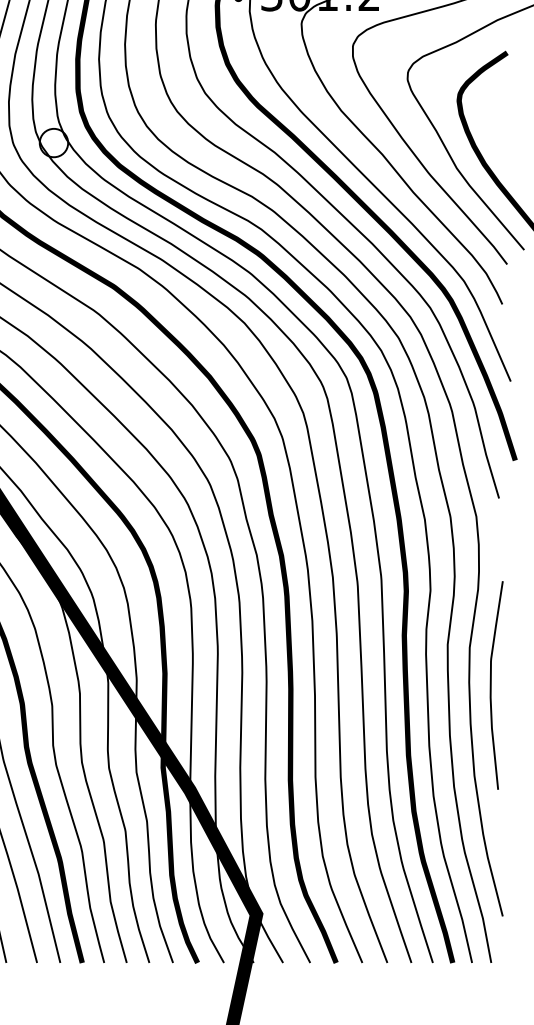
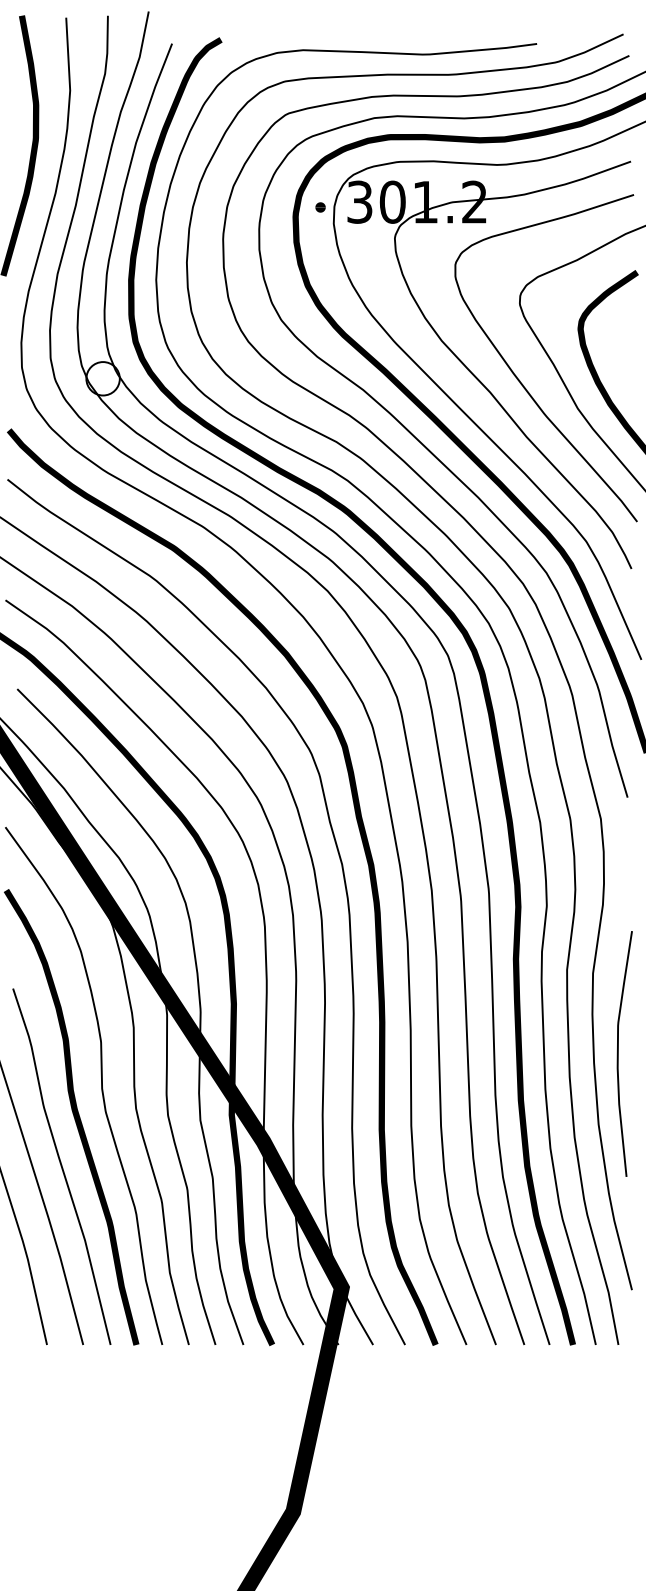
curve: (491, 685) -> (618, 1053), moved

